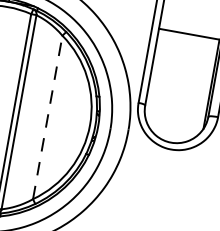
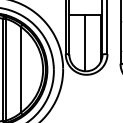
line: (178, 87) -> (84, 42), added
line: (47, 116) -> (20, 69), dashed -> solid

